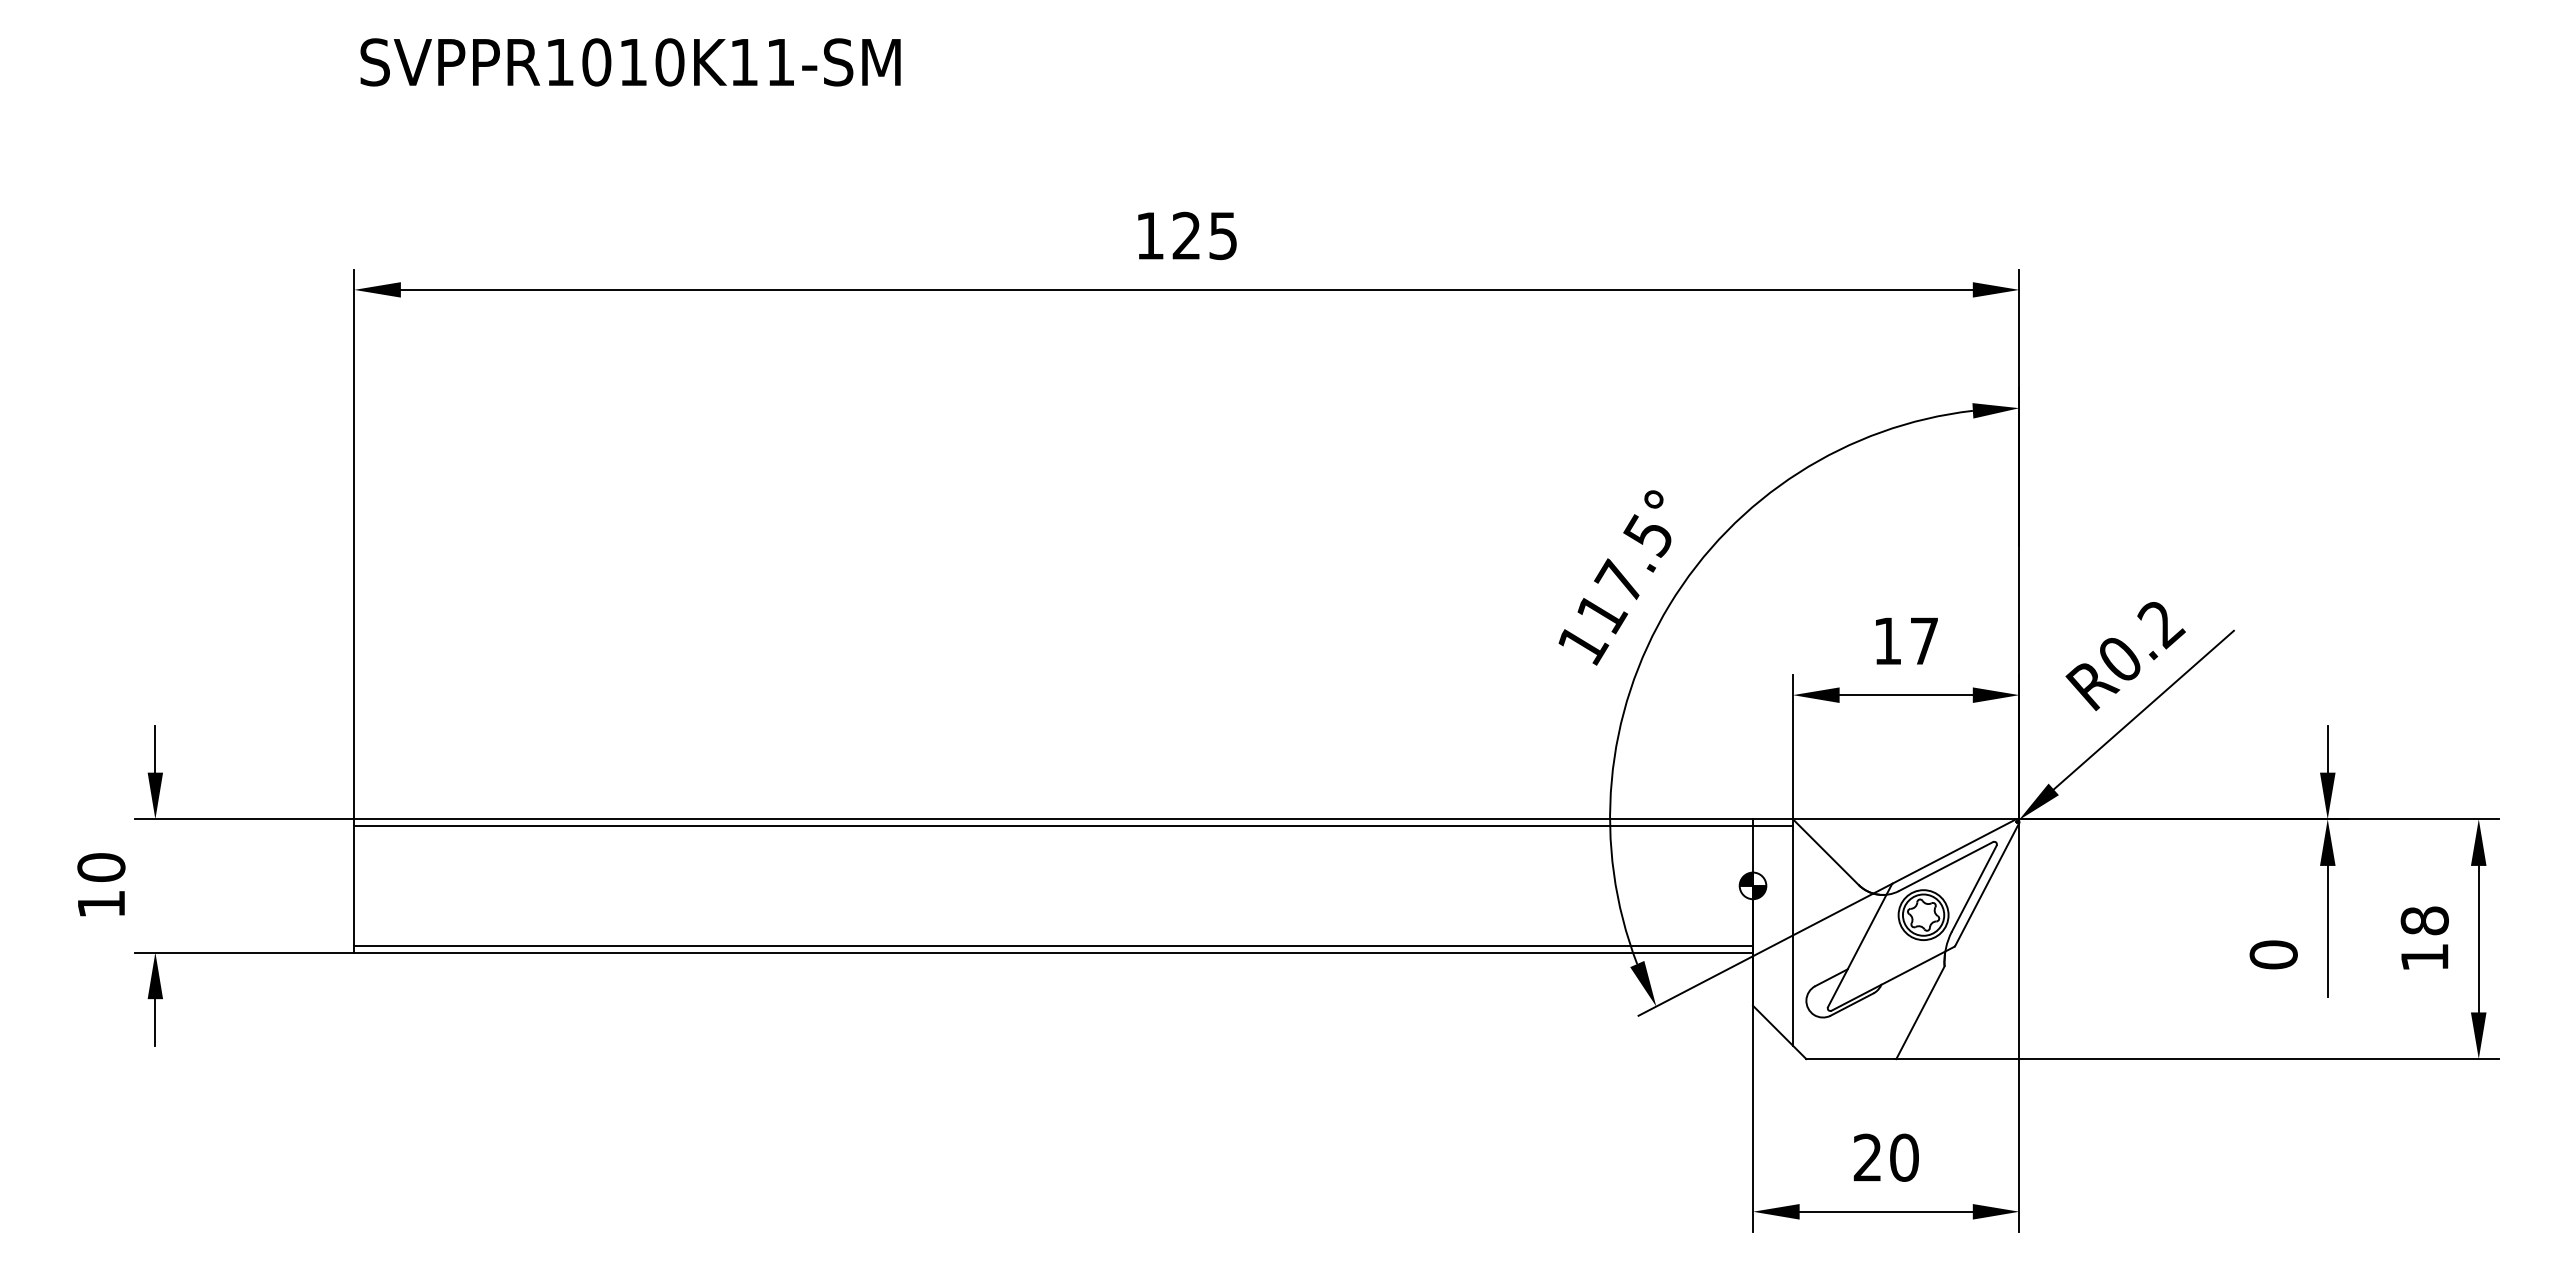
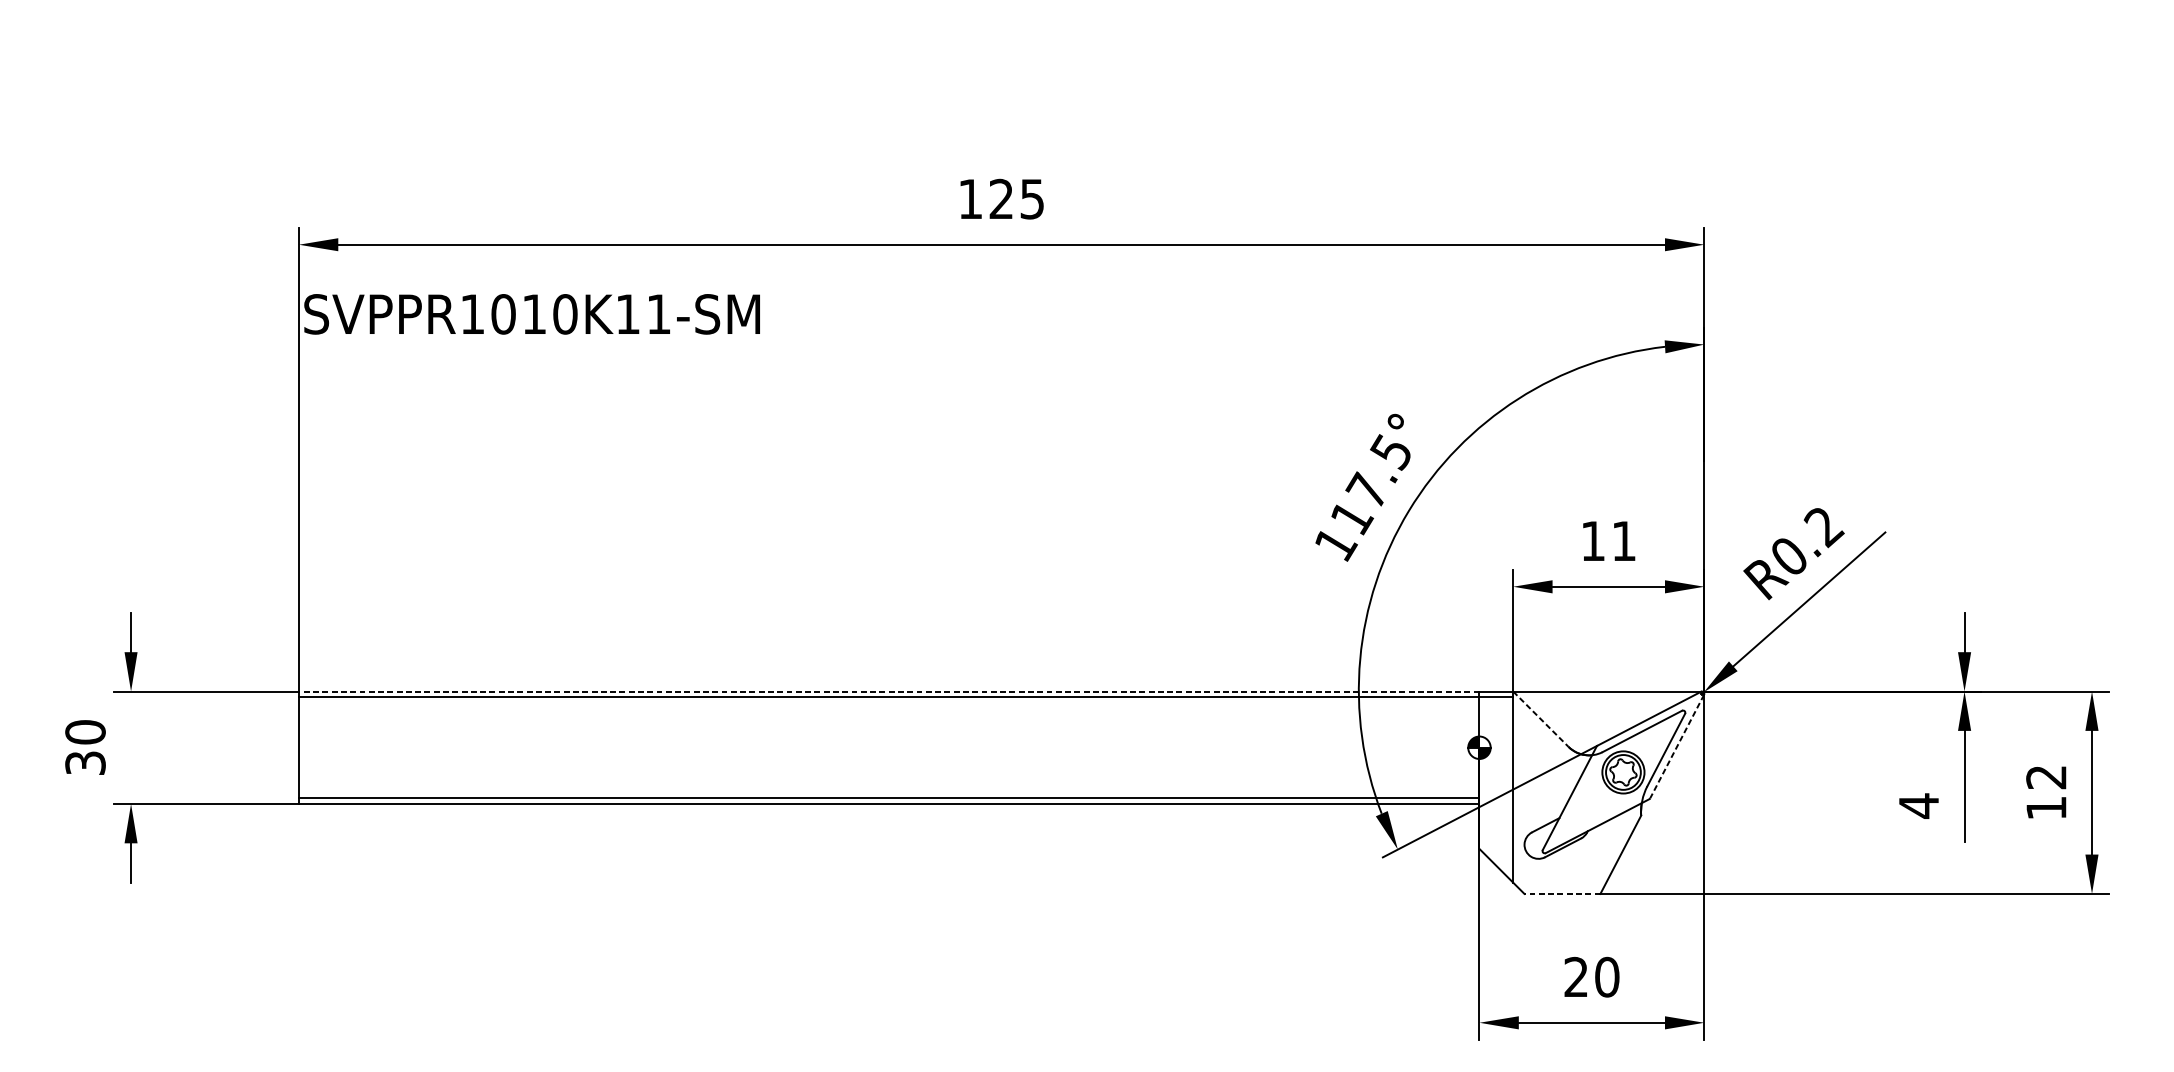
text: (630, 62) -> (532, 314), moved
text: (1924, 640) -> (1624, 540), 17 -> 11
line: (1053, 819) -> (889, 691), solid -> dashed
line: (1826, 852) -> (1541, 719), solid -> dashed
line: (1987, 884) -> (1677, 746), solid -> dashed
text: (101, 904) -> (85, 763), 10 -> 30
text: (2424, 920) -> (2046, 776), 18 -> 12
text: (2273, 954) -> (1918, 805), 0 -> 4
line: (1850, 1059) -> (1561, 894), solid -> dashed

